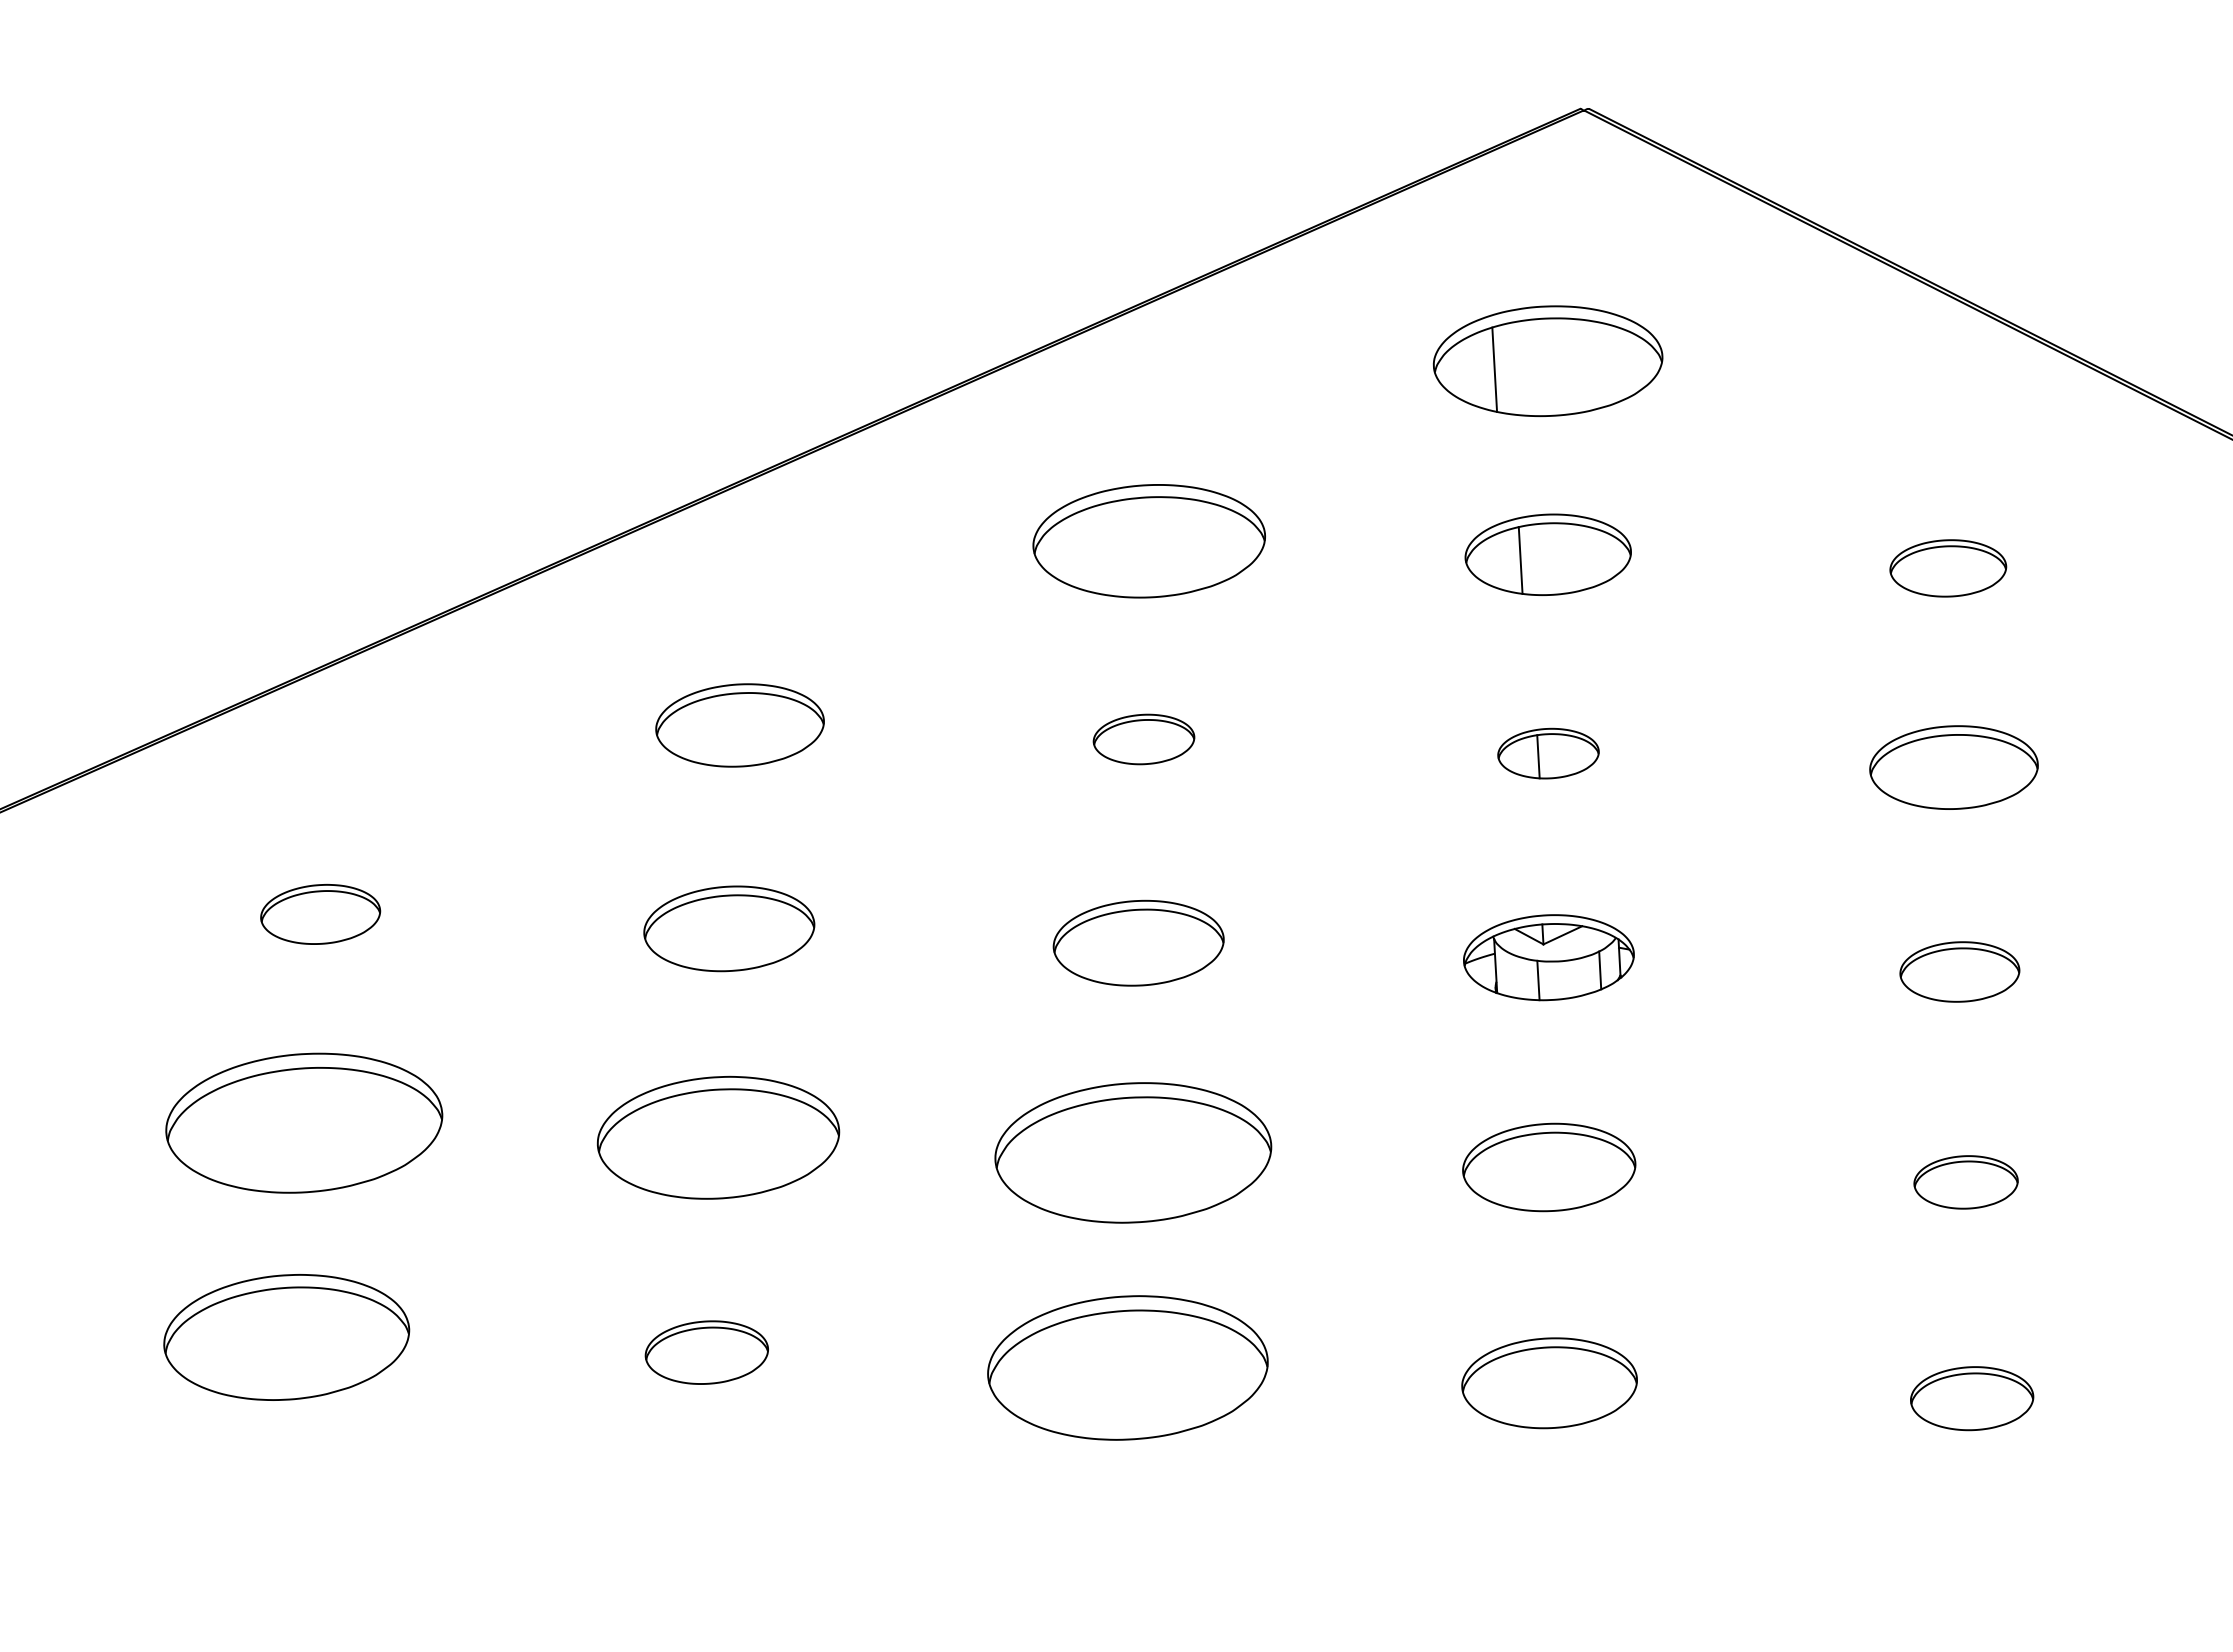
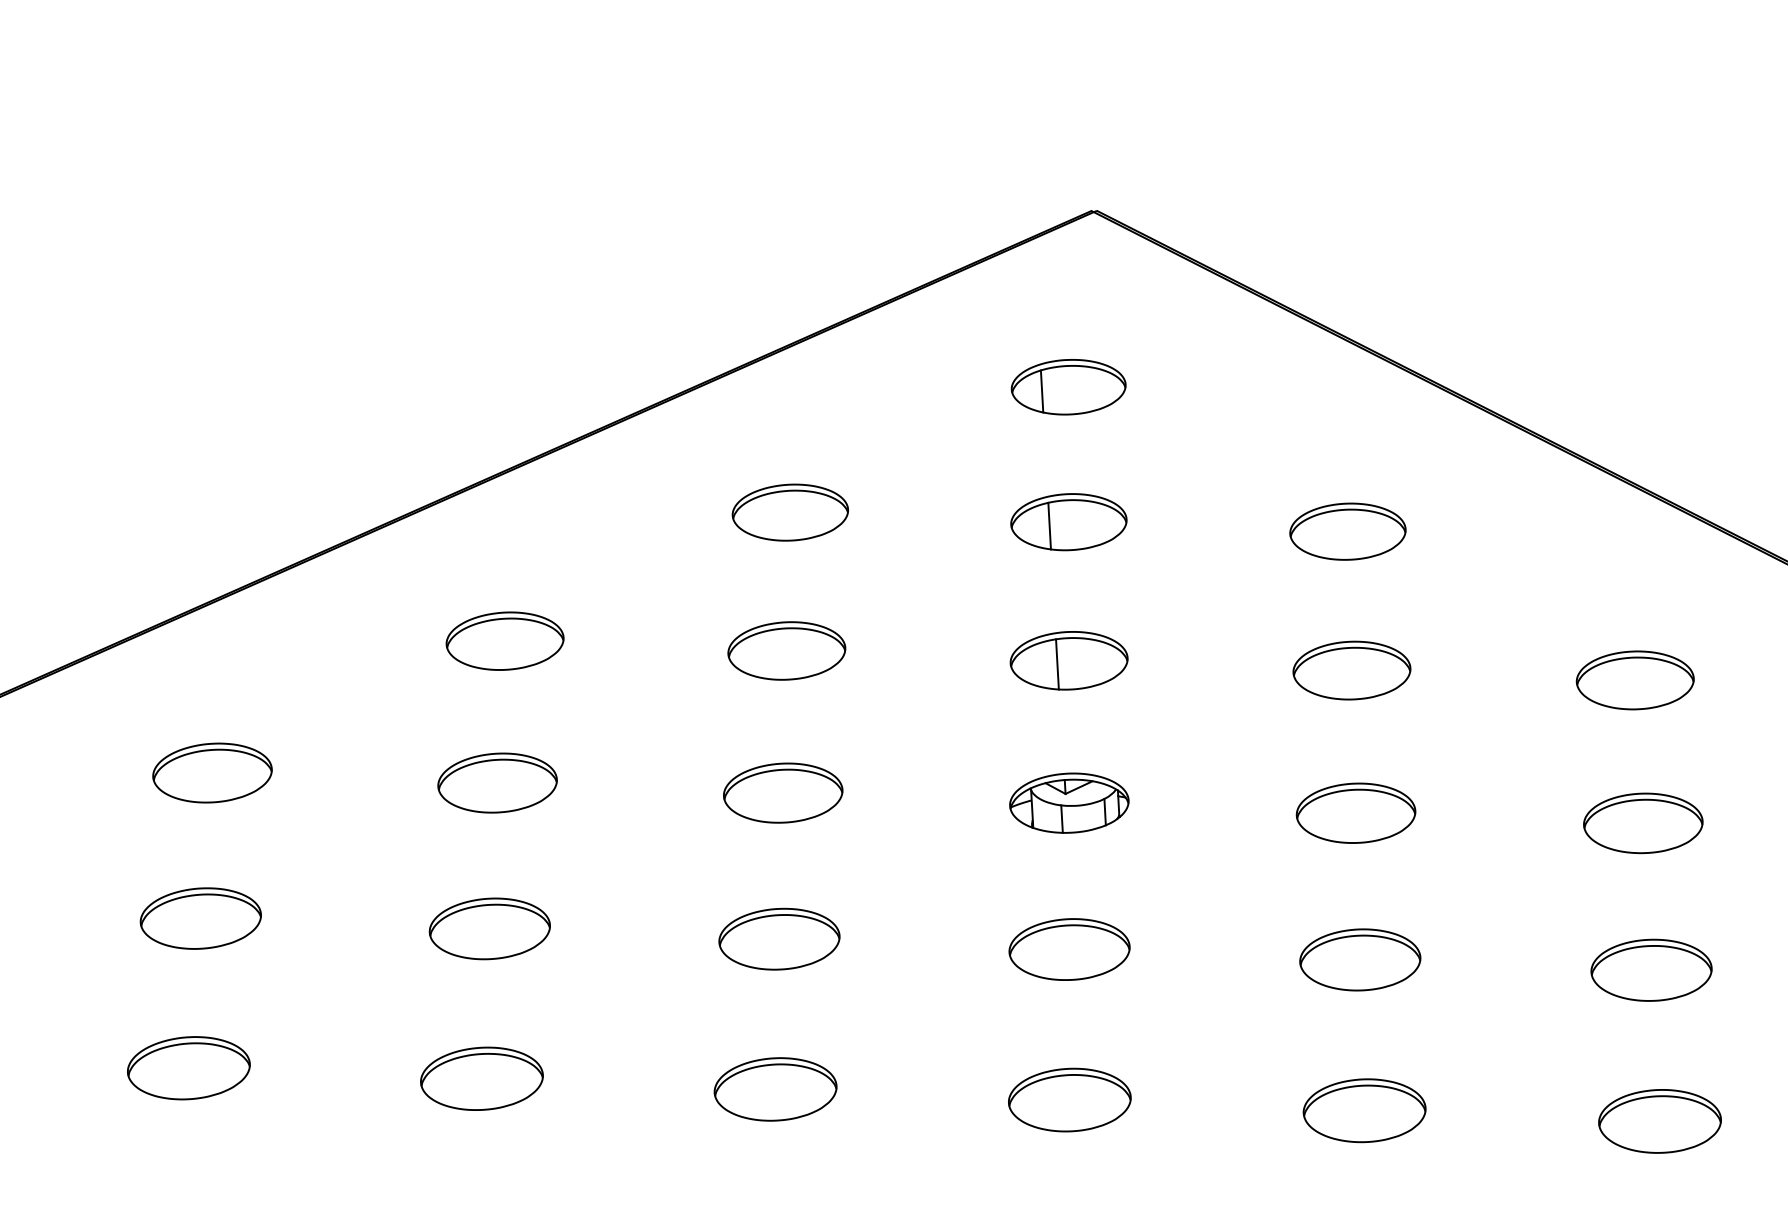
part: (1547, 361) -> (1068, 387), size x0.71
part: (1147, 540) -> (789, 512), size x0.71
part: (1947, 568) -> (1347, 531), size x1.43
part: (1143, 738) -> (786, 650), size x1.67
part: (1547, 753) -> (1068, 660), size x1.67
part: (320, 913) -> (212, 772), size x1.43
part: (1959, 971) -> (1355, 812), size x1.43
part: (303, 1122) -> (200, 918), size x0.62
part: (717, 1137) -> (489, 928), size x0.71
part: (1133, 1151) -> (779, 938), size x0.62
part: (1966, 1181) -> (1360, 959), size x1.67
part: (286, 1337) -> (188, 1068), size x0.71
part: (706, 1352) -> (481, 1078), size x1.43
part: (1127, 1368) -> (775, 1089), size x0.62
part: (1971, 1398) -> (1364, 1110), size x1.43

